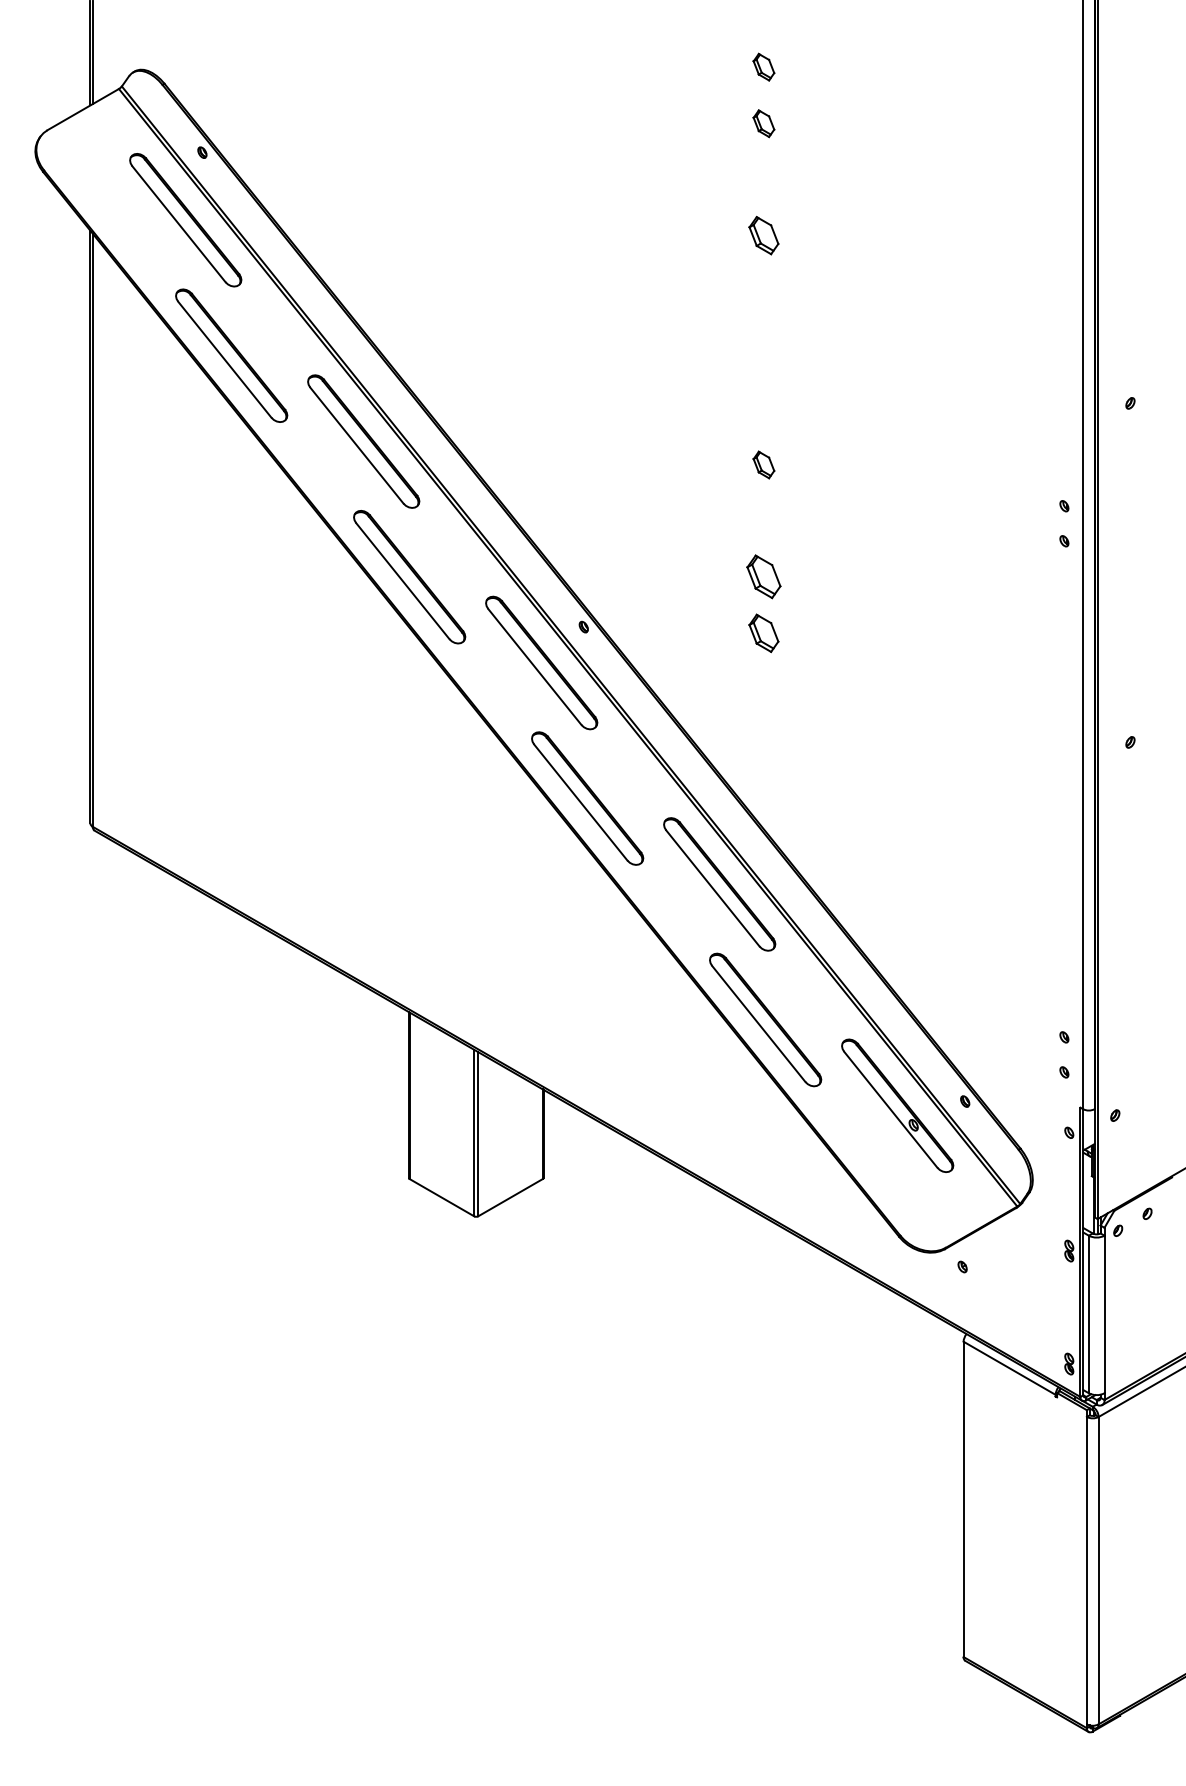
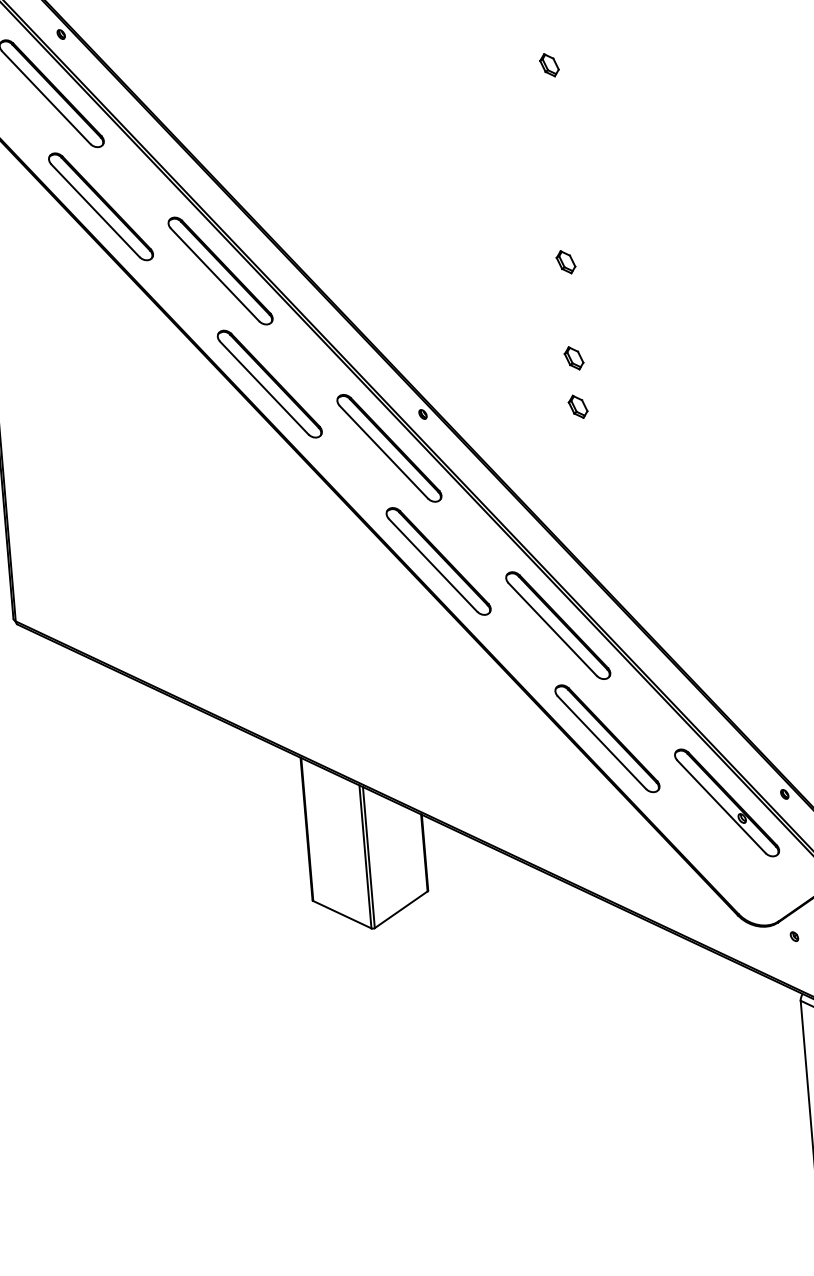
part: (763, 235) -> (549, 65), size x0.71
part: (763, 576) -> (573, 358), size x0.62
part: (763, 633) -> (577, 406), size x0.71

